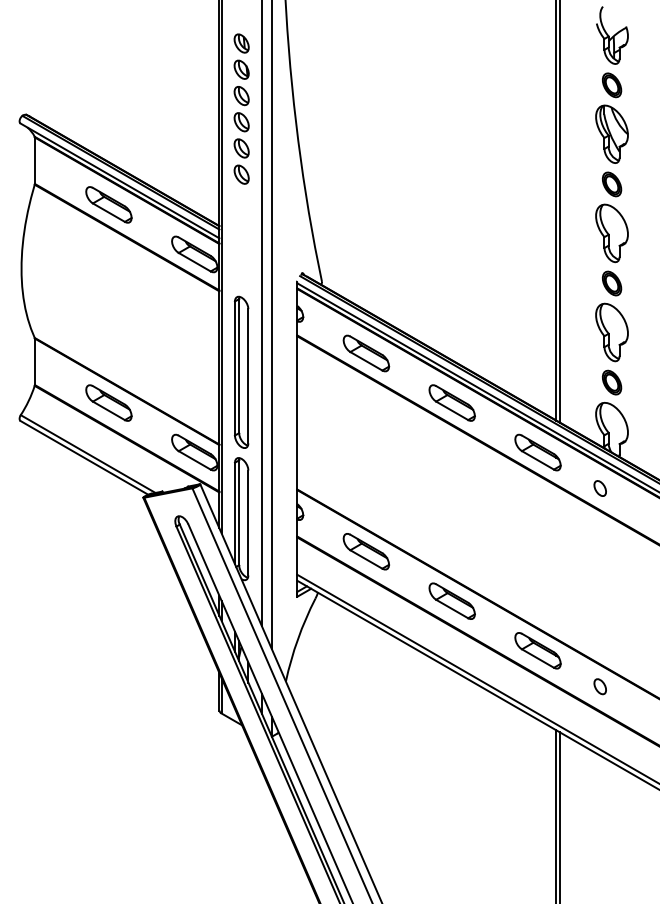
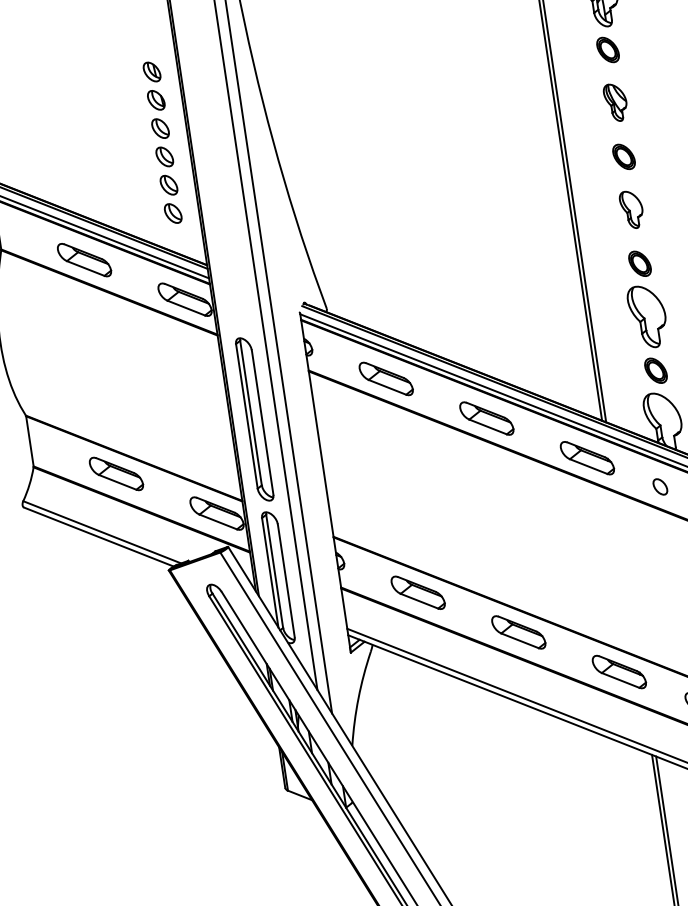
part: (241, 108) -> (162, 142), moved
part: (611, 133) -> (615, 102), size x0.6
part: (611, 233) -> (631, 209), size x0.6

